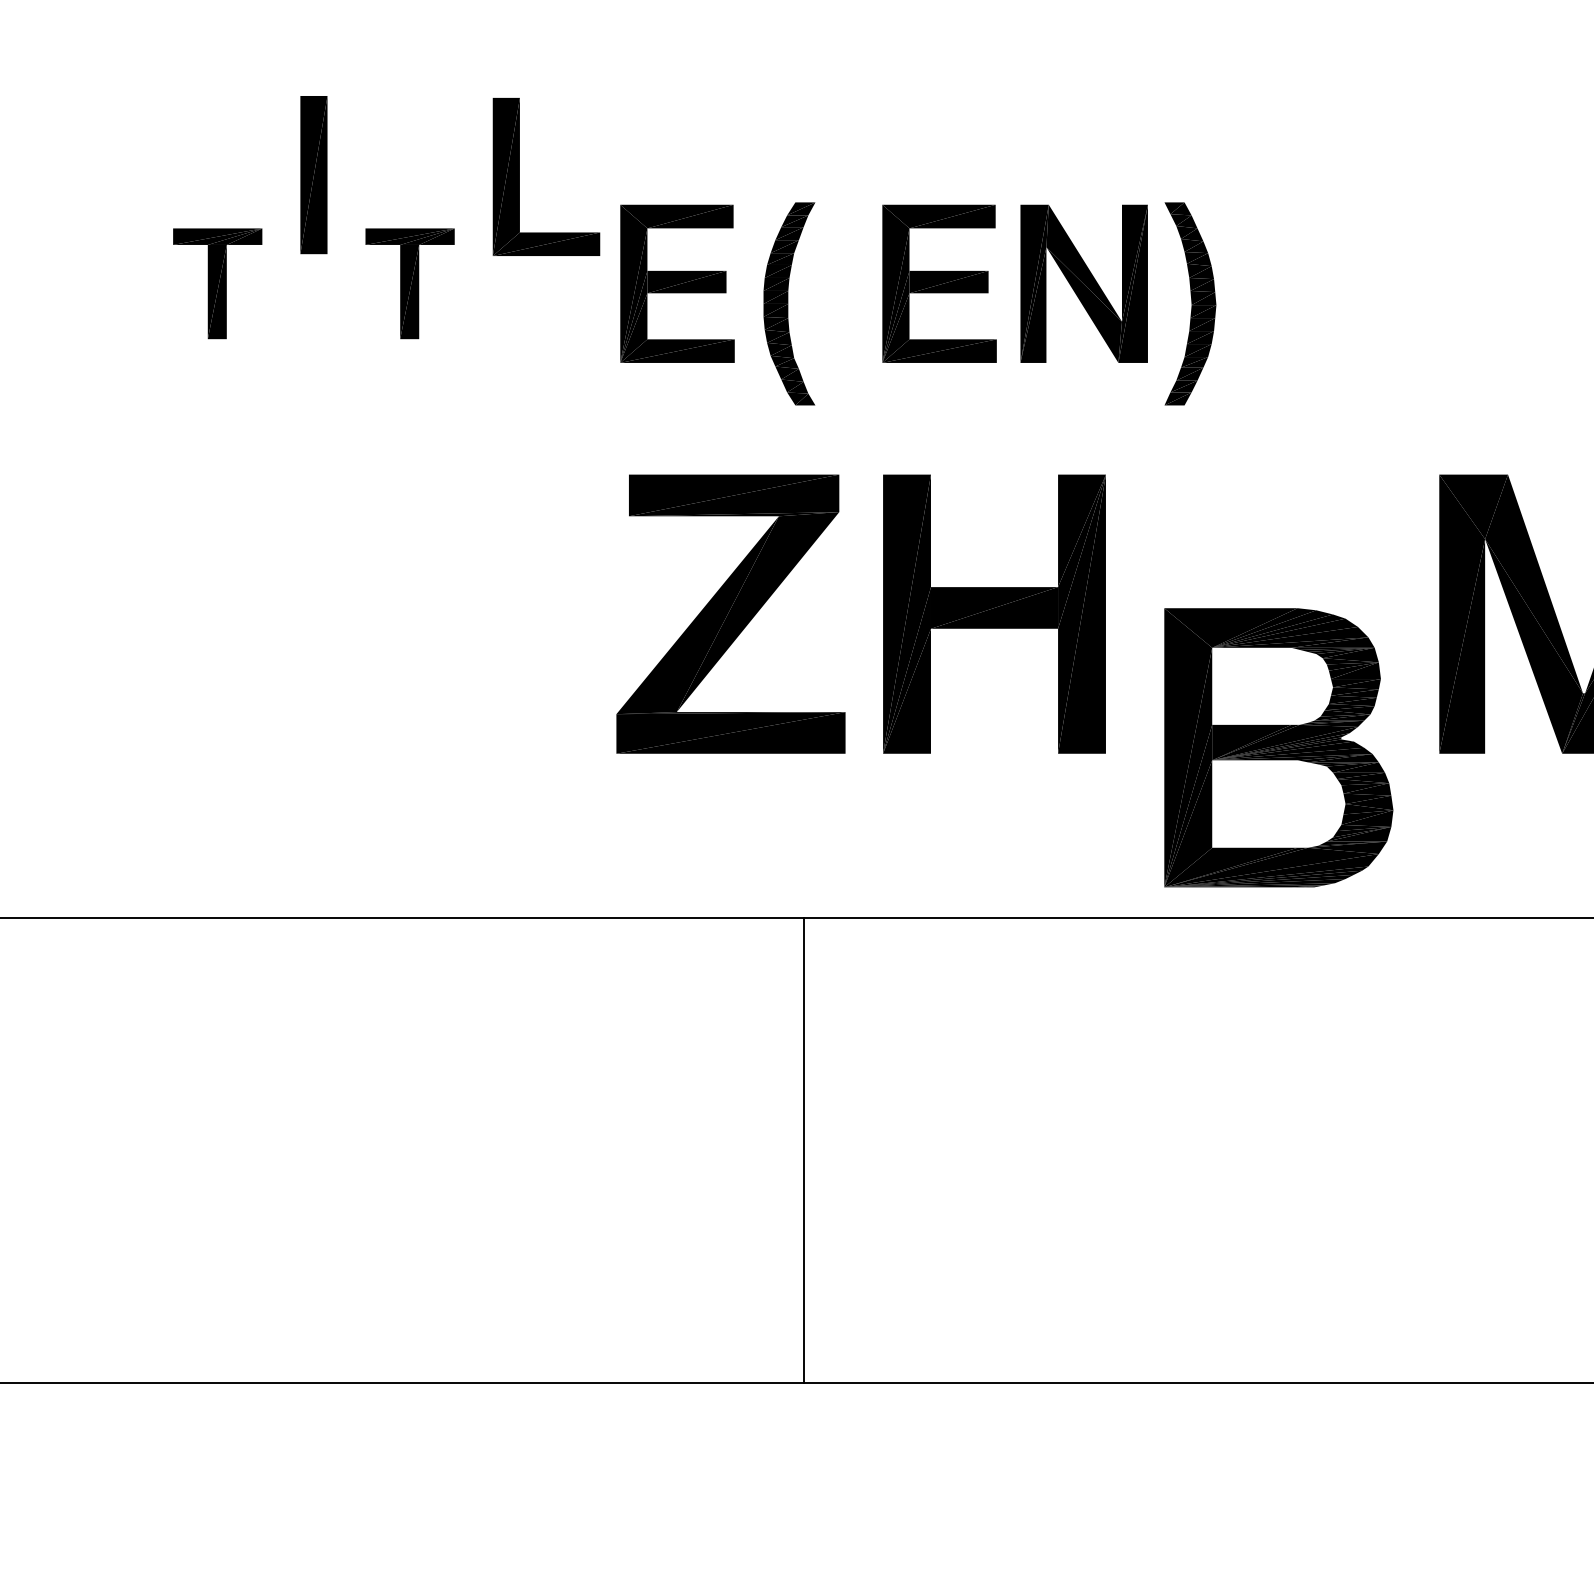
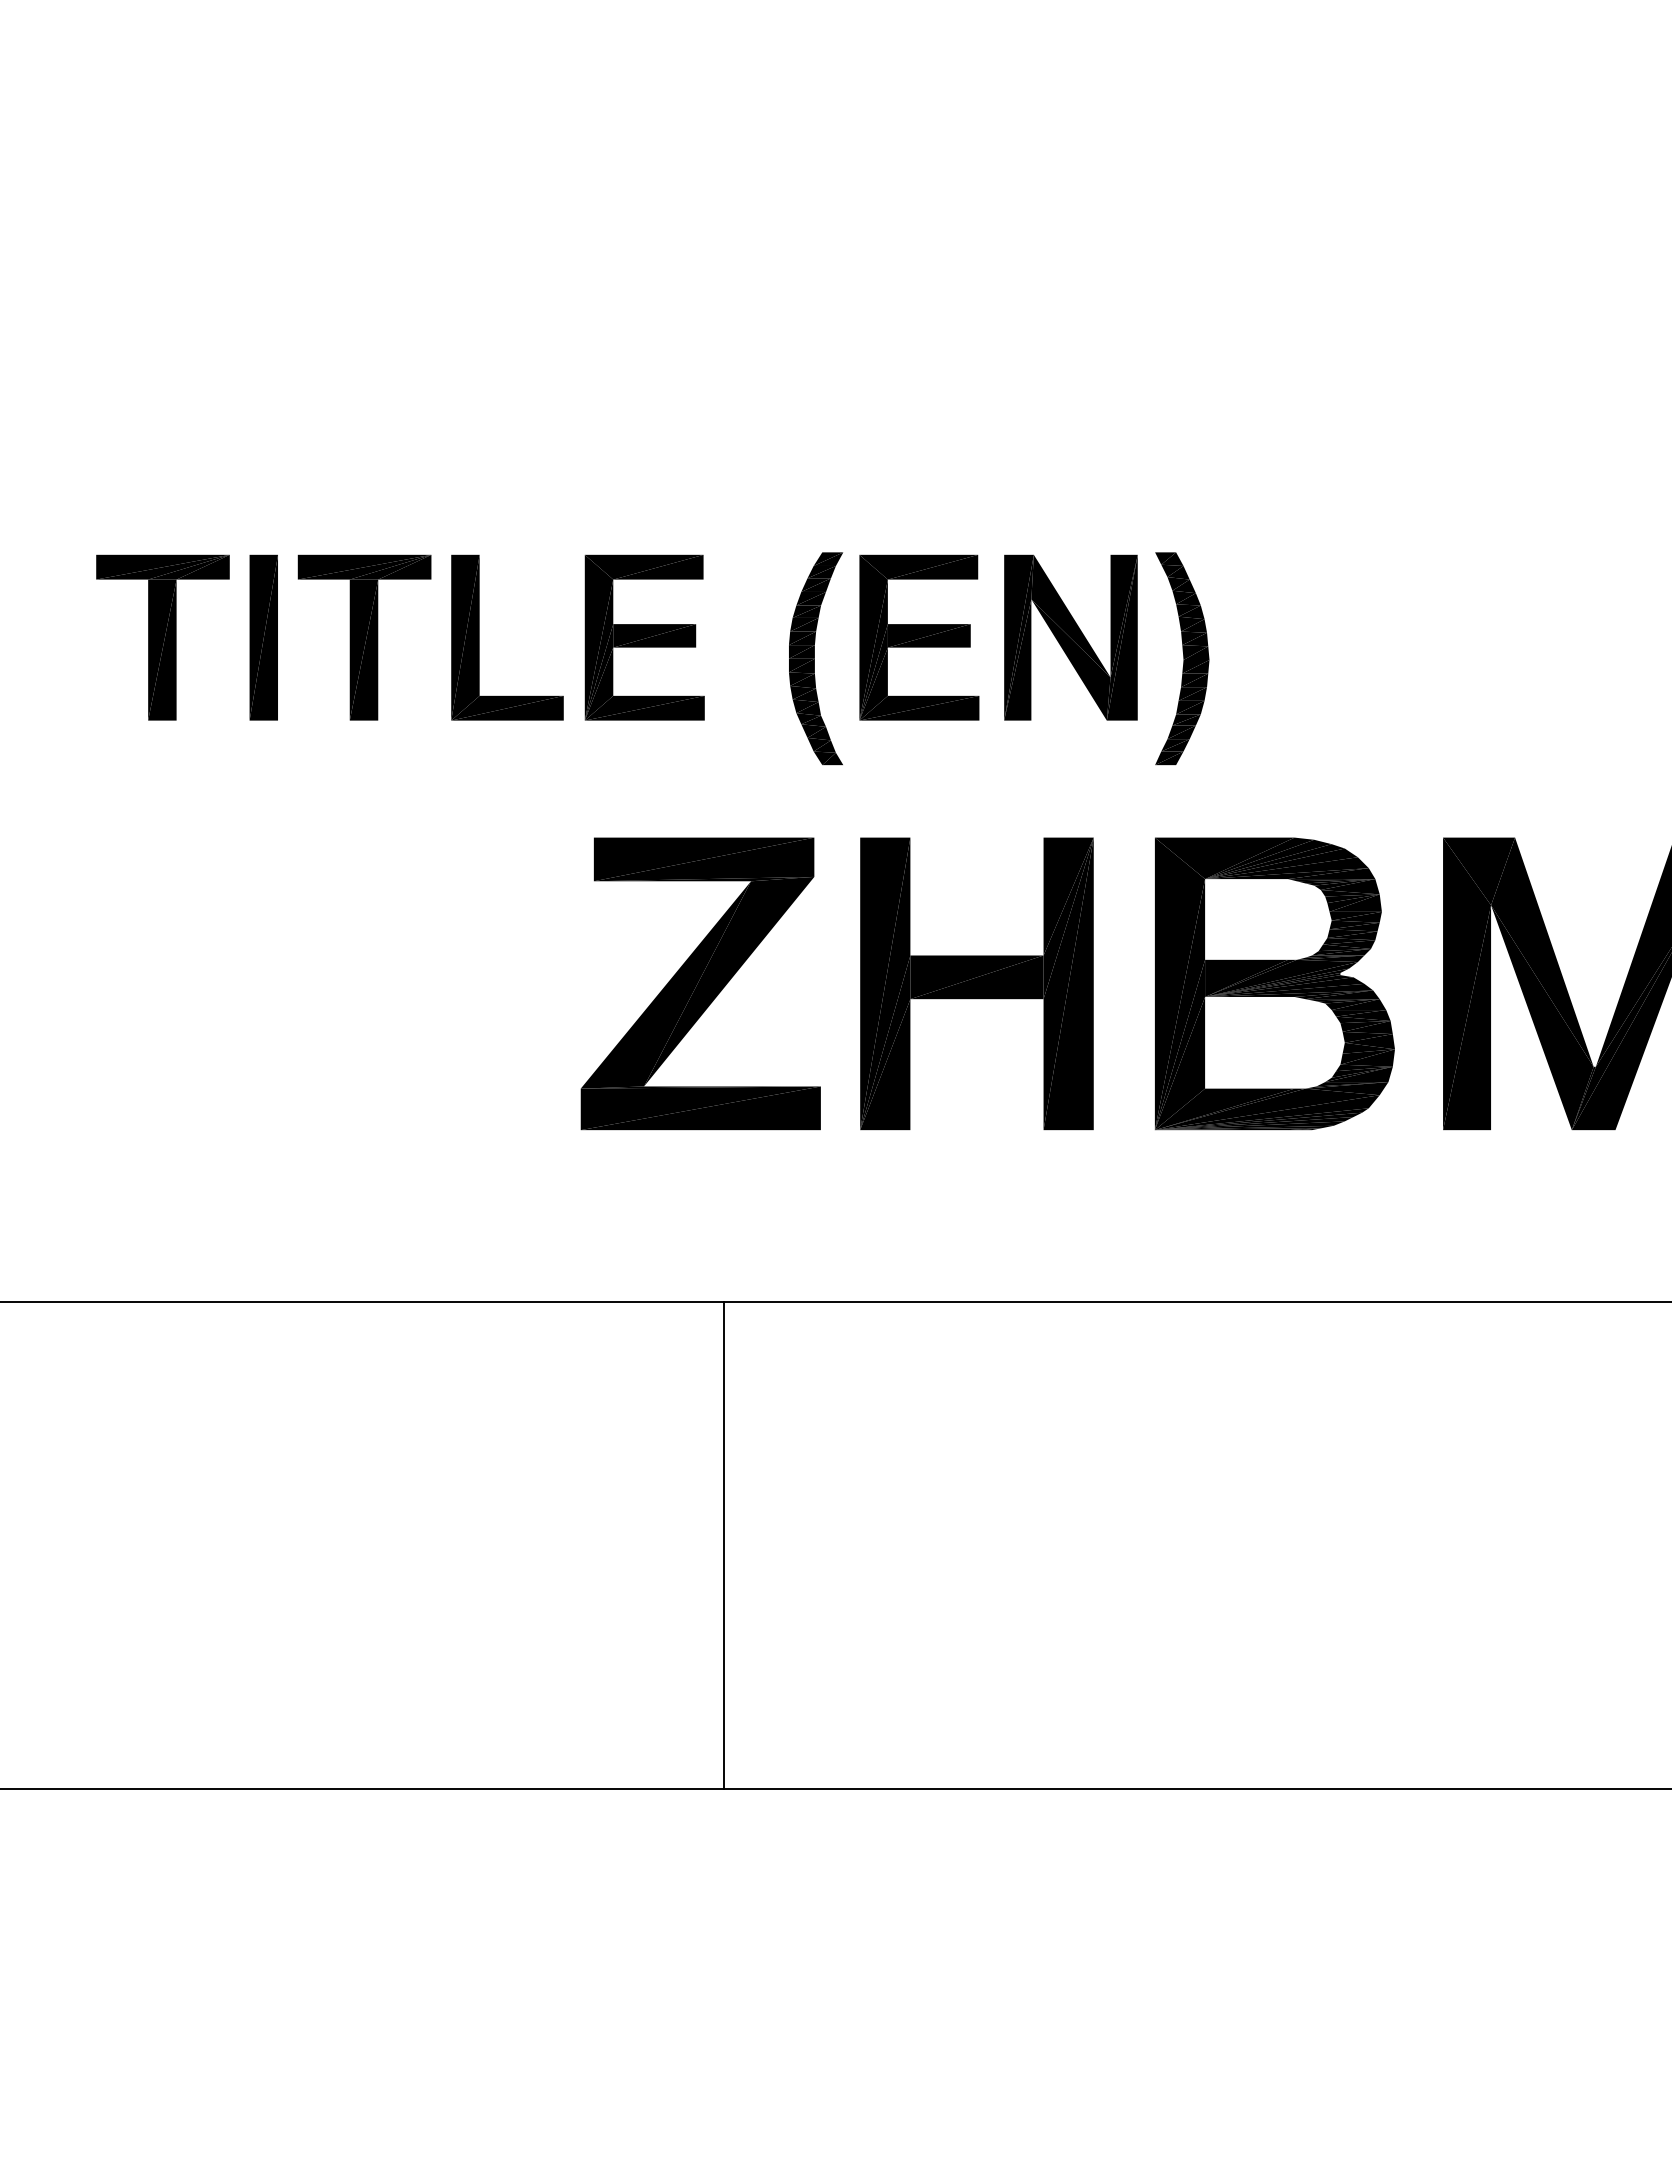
part: (313, 174) -> (263, 637), moved
part: (519, 176) -> (479, 637), moved
part: (217, 283) -> (162, 637), size x1.43
part: (410, 283) -> (364, 637), size x1.43
part: (789, 303) -> (816, 658), moved
part: (1278, 747) -> (1274, 983), moved
line: (803, 1150) -> (723, 1545), moved

